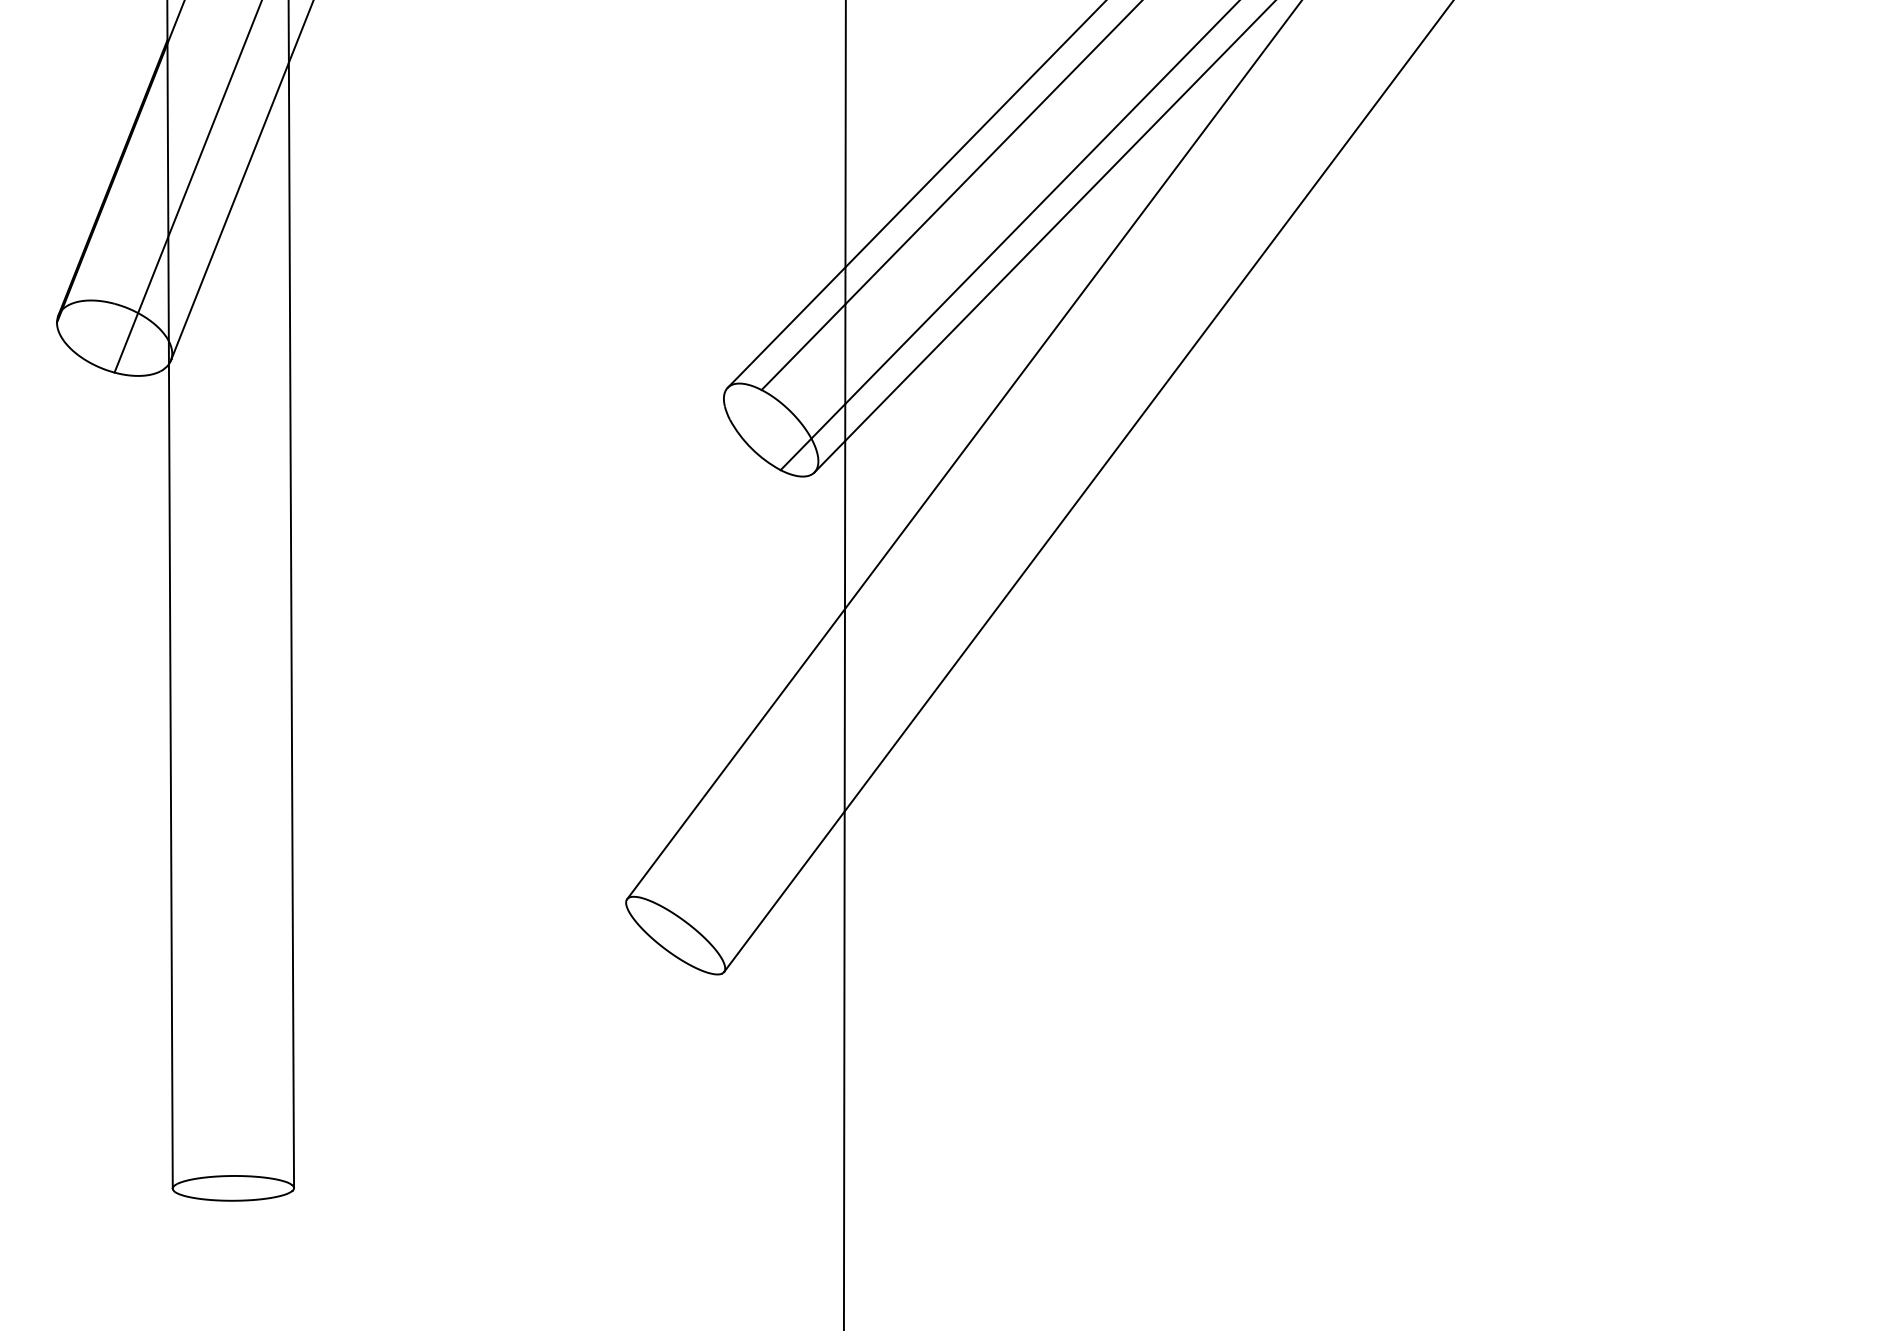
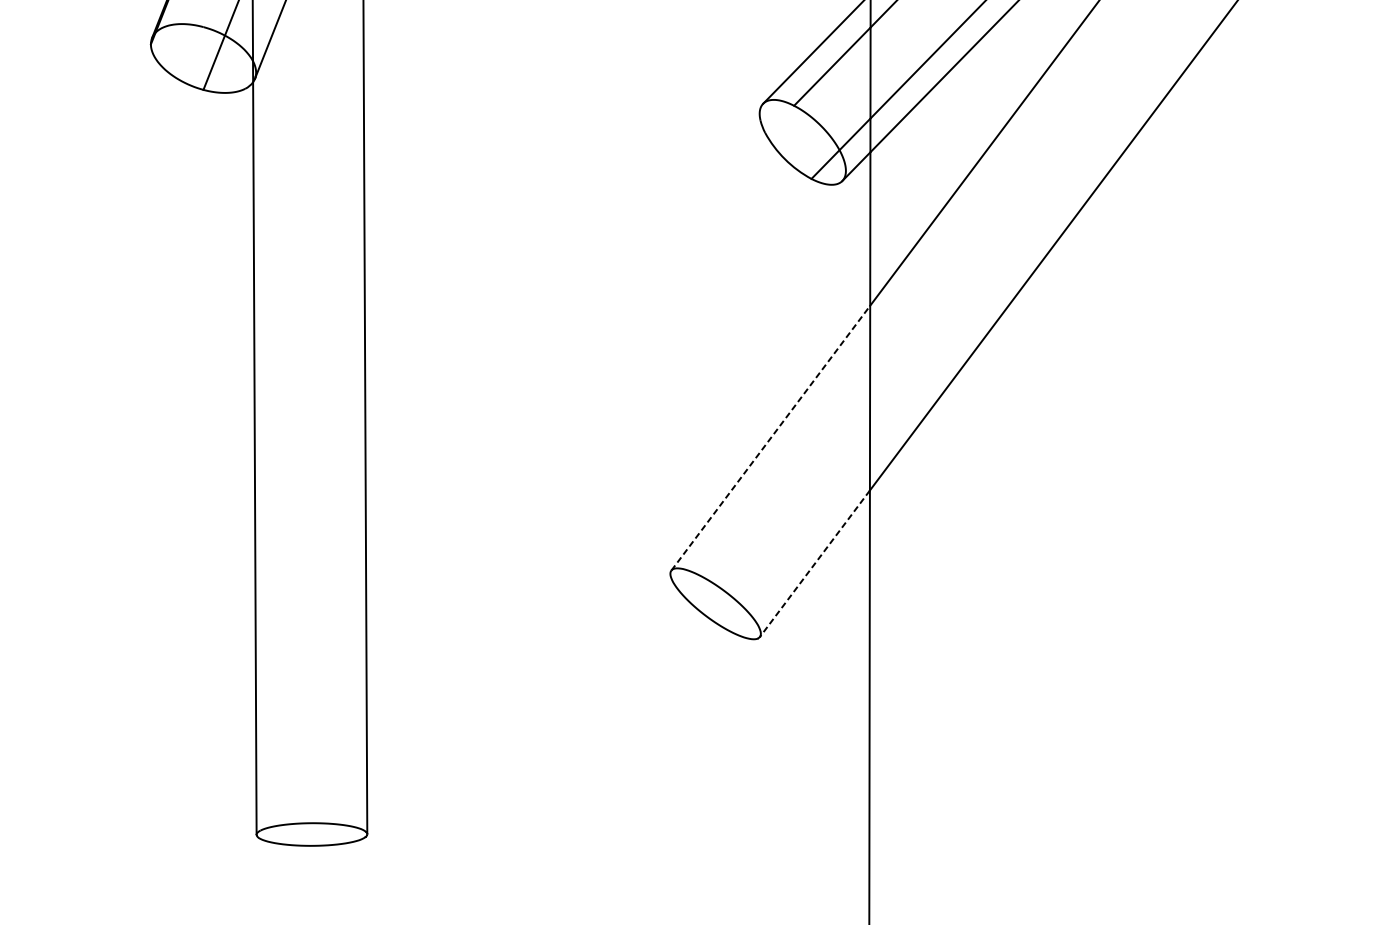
line: (736, 753) -> (771, 437), solid -> dashed
line: (784, 892) -> (814, 564), solid -> dashed

